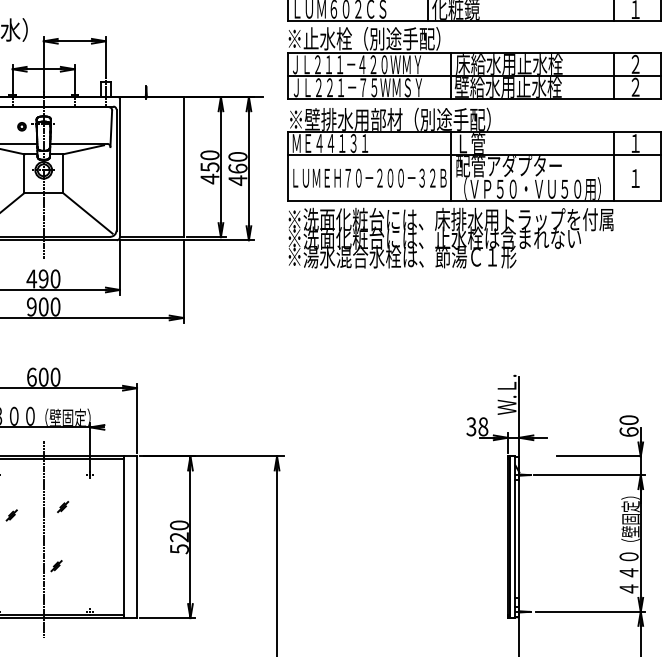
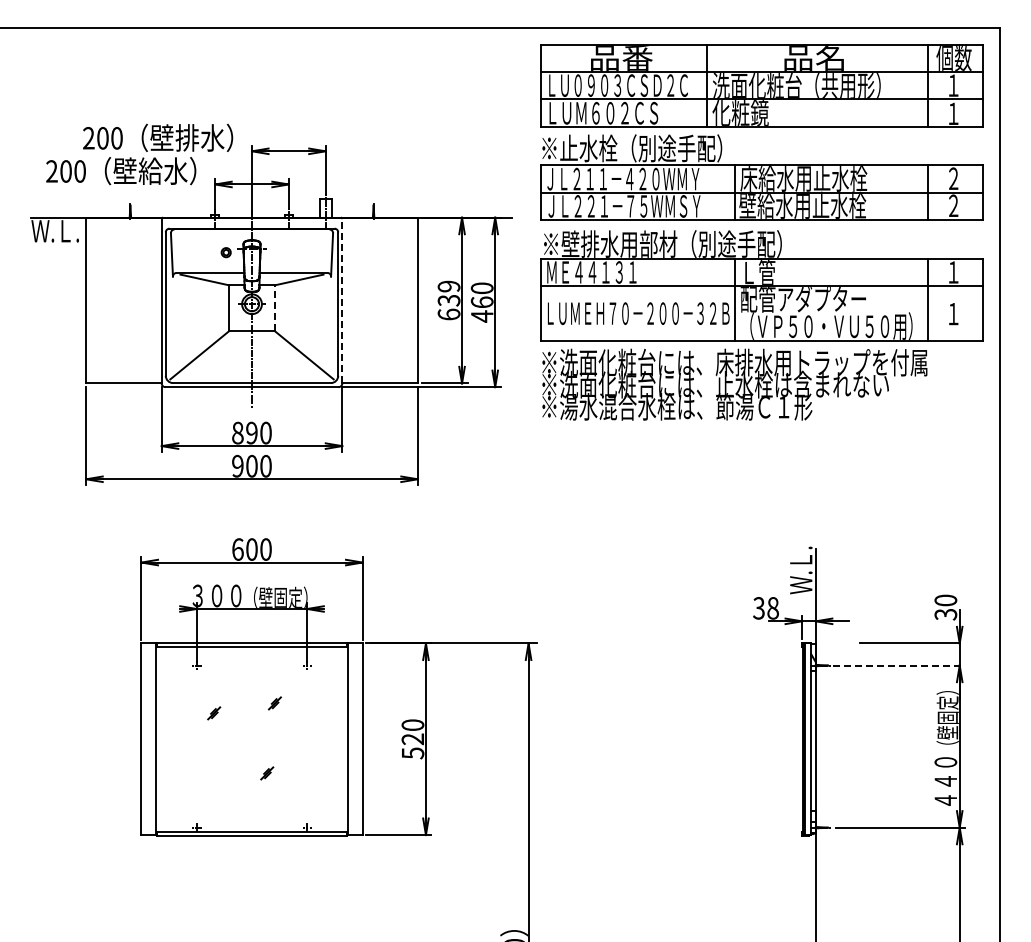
line: (120, 167) -> (342, 300), solid -> dashed
text: (209, 167) -> (448, 300), 450 -> 639
line: (62, 173) -> (274, 308), solid -> dashed
text: (31, 278) -> (237, 432), 490 -> 890
text: (628, 432) -> (945, 614), 60 -> 30
line: (589, 475) -> (899, 665), solid -> dashed
line: (44, 539) -> (252, 741), removed

